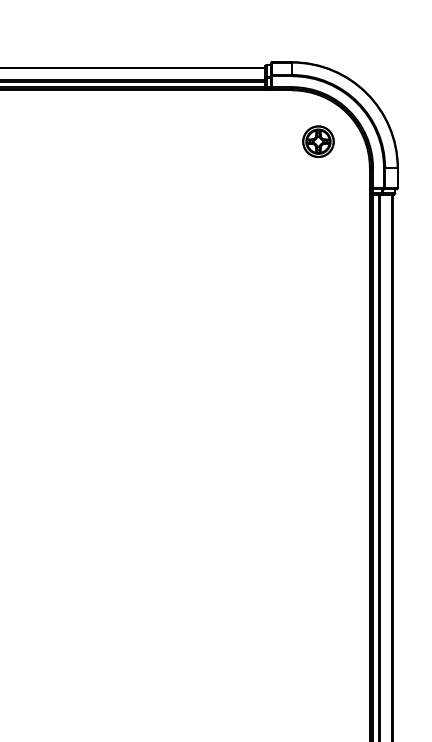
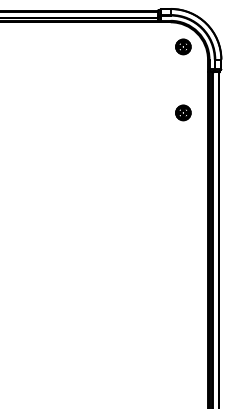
part: (318, 278) -> (183, 112), added

